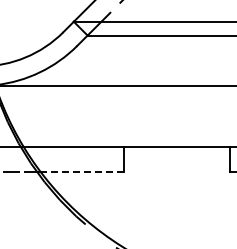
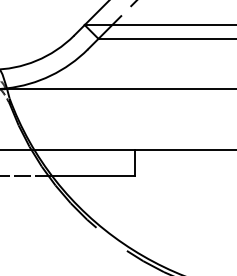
line: (82, 172) -> (93, 175), dashed -> solid

